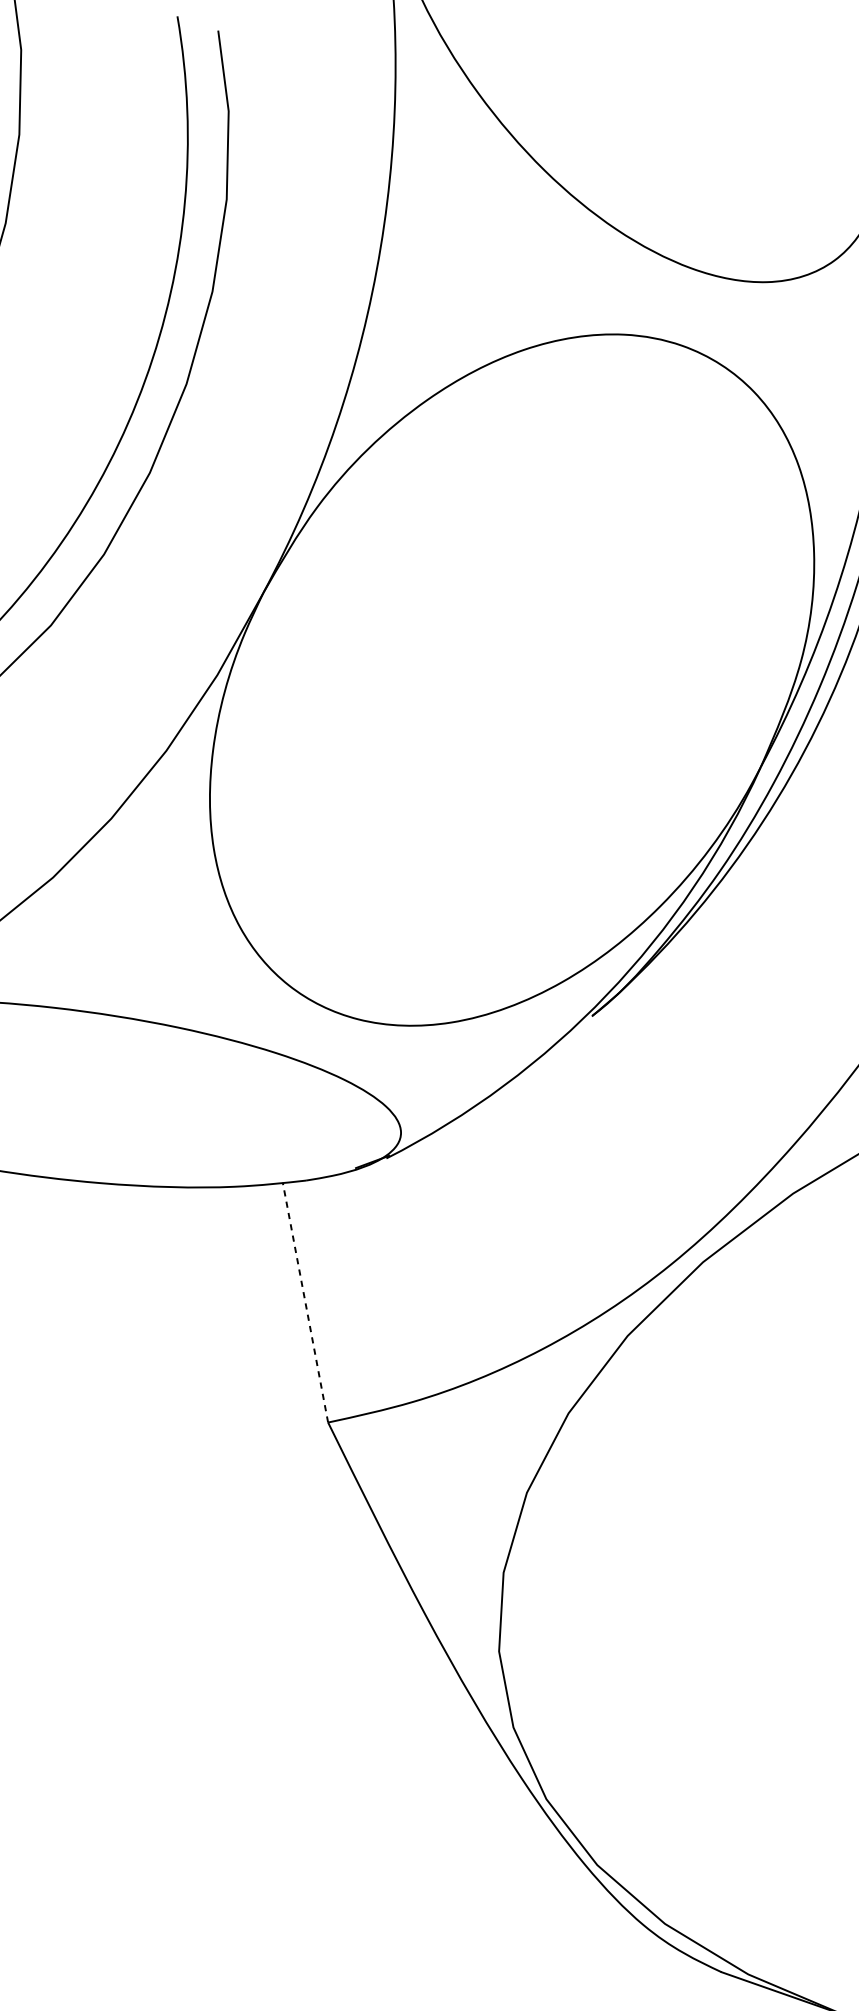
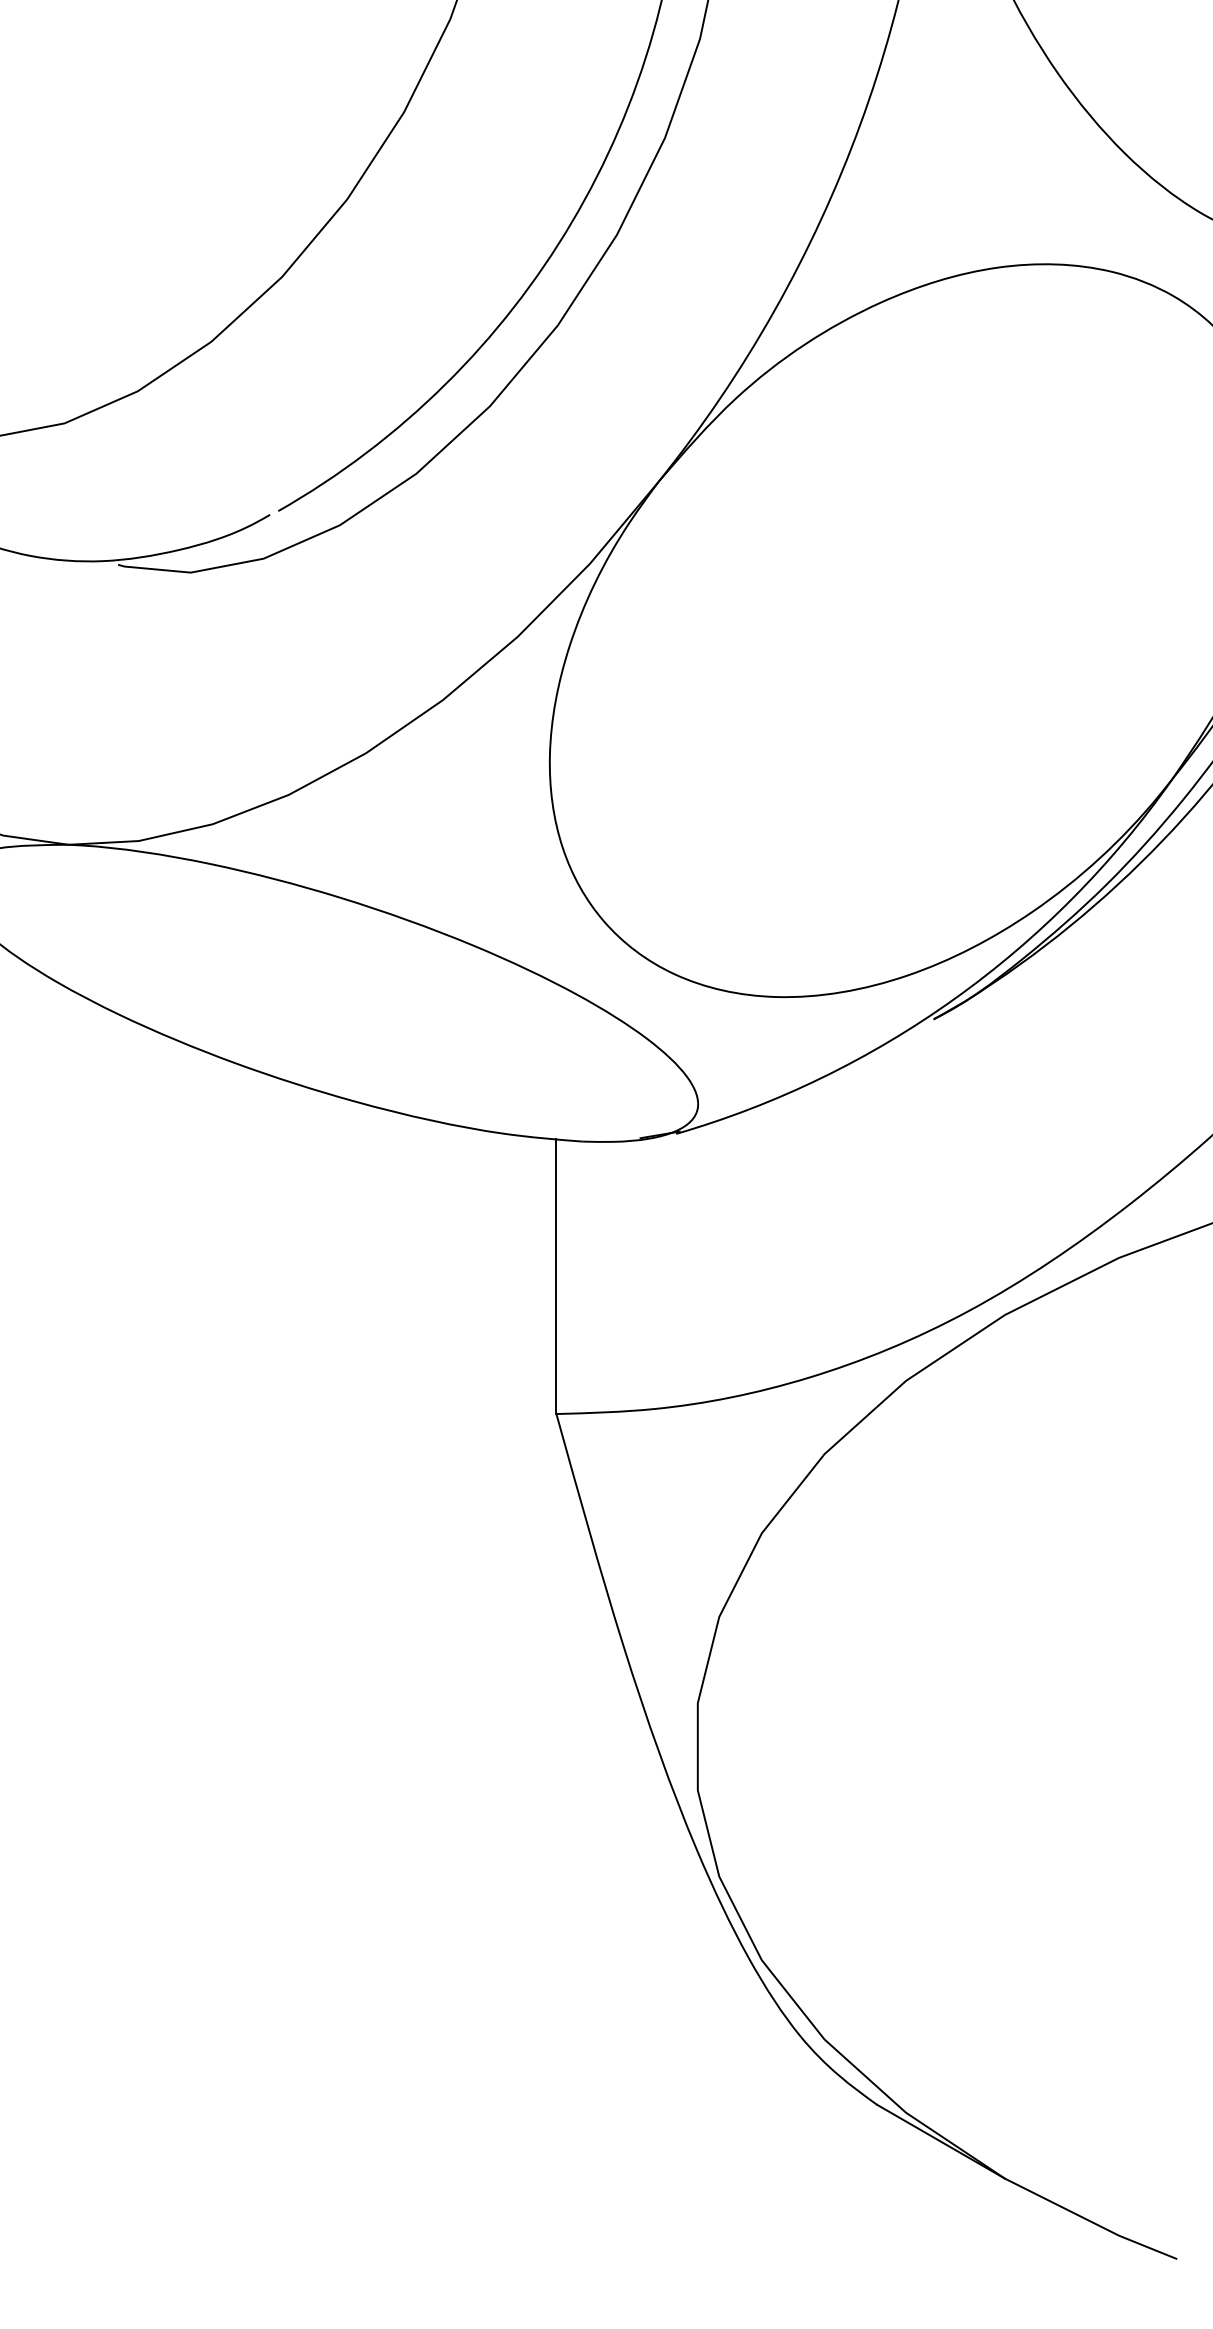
line: (305, 1302) -> (556, 1276), dashed -> solid

